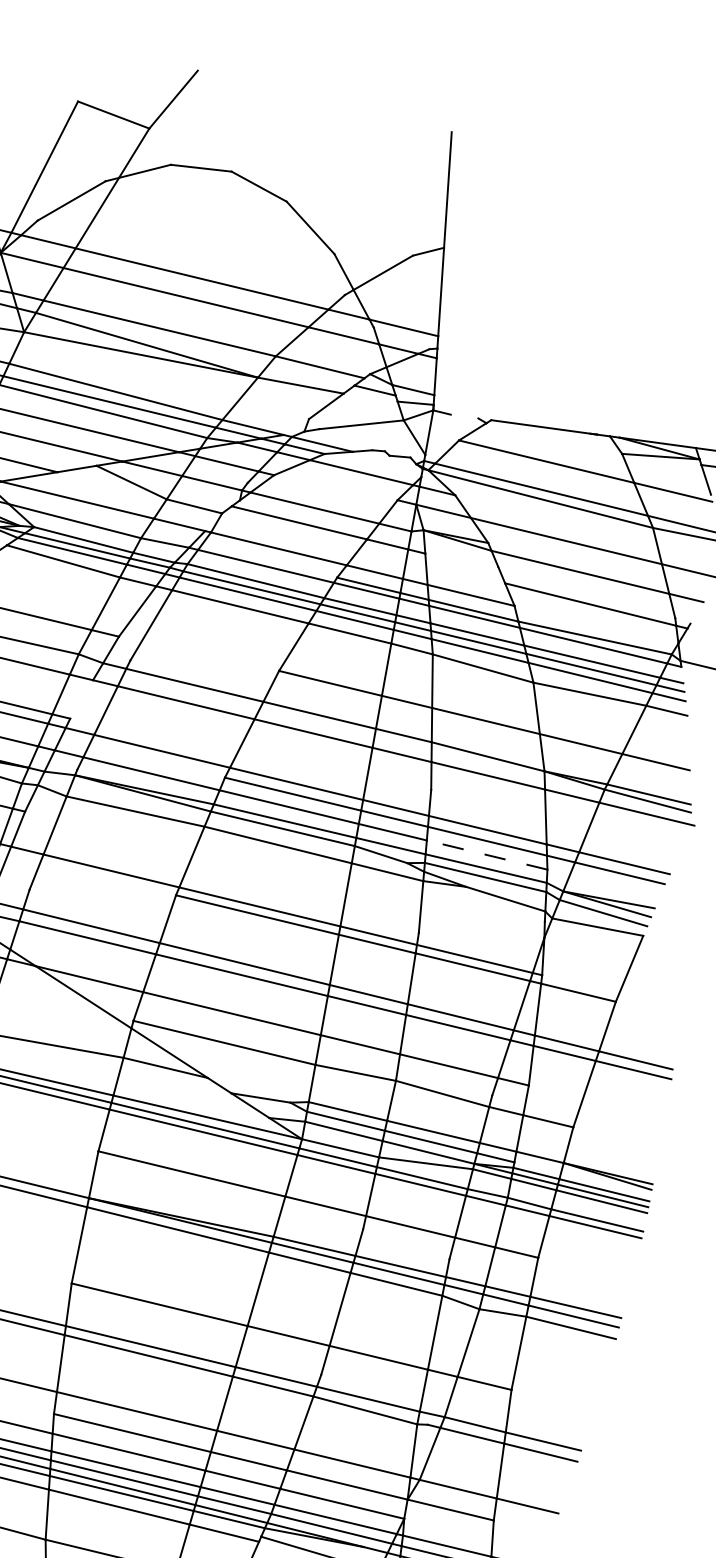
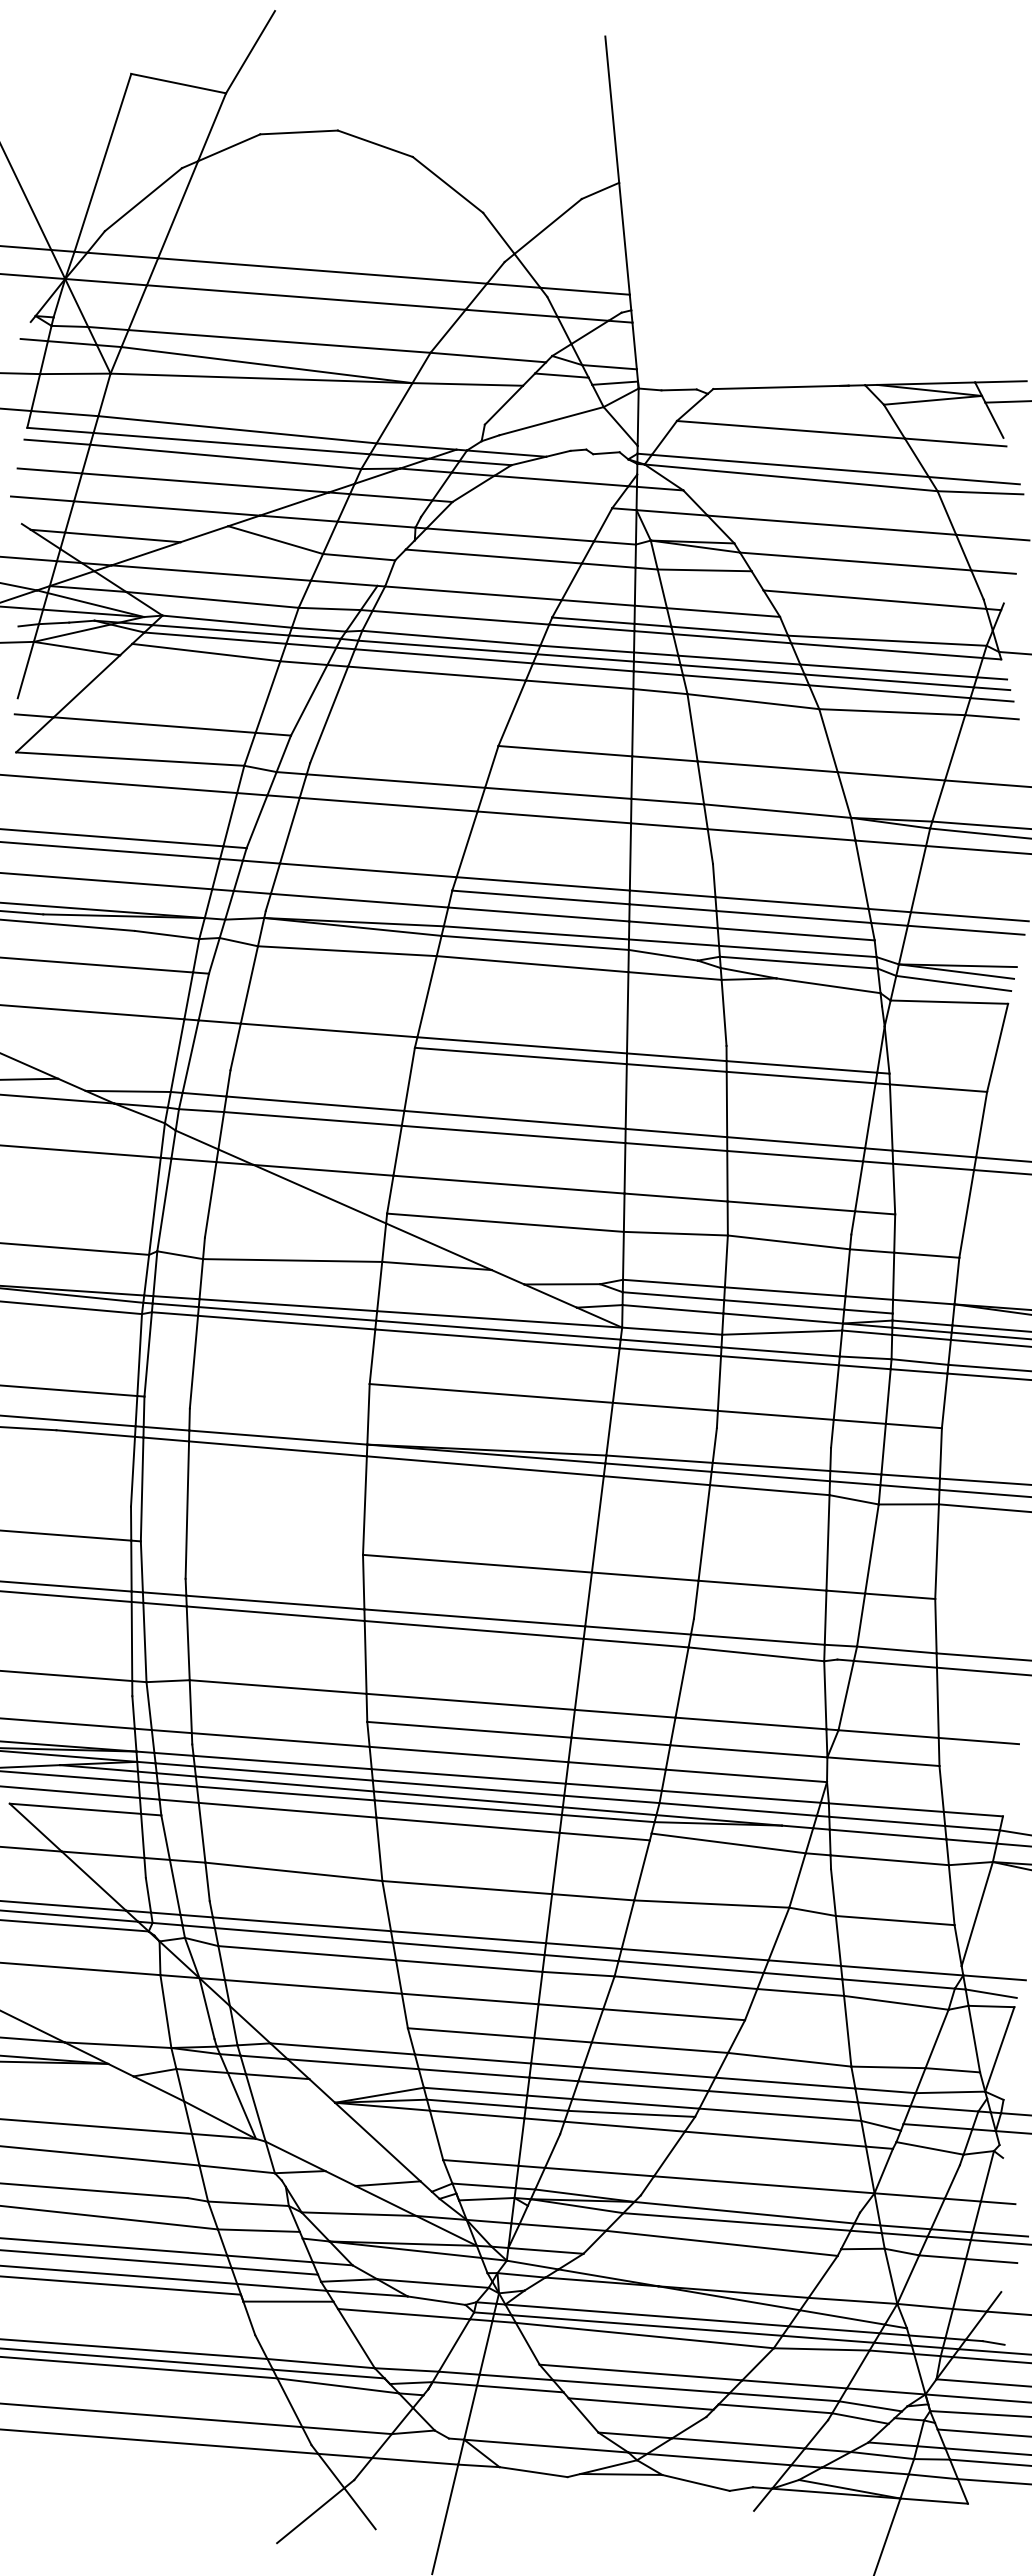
line: (464, 416) -> (678, 389), added
line: (461, 560) -> (704, 570), added
line: (81, 699) -> (256, 821), added
line: (487, 855) -> (796, 934), dashed -> solid

